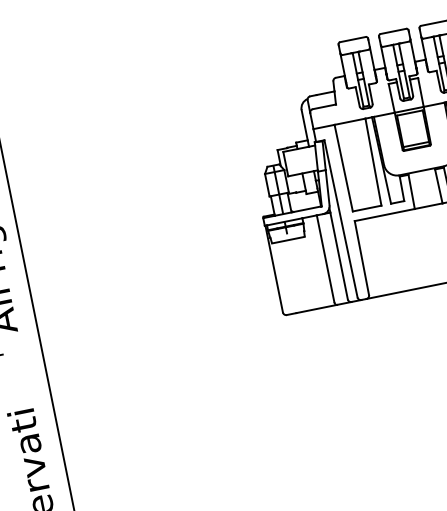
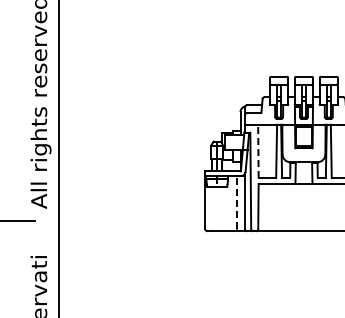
line: (343, 168) -> (258, 151), solid -> dashed
line: (324, 258) -> (236, 202), solid -> dashed

